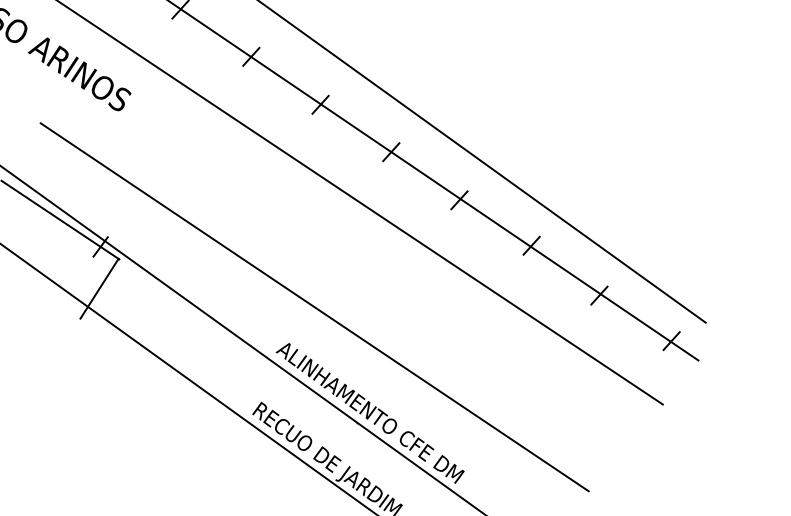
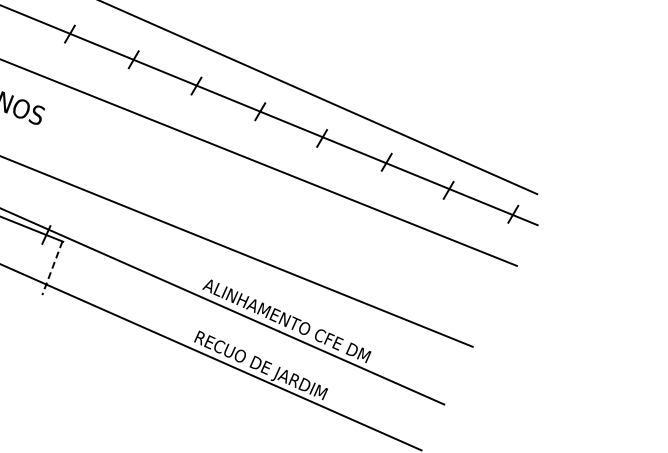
line: (99, 289) -> (52, 268), solid -> dashed

